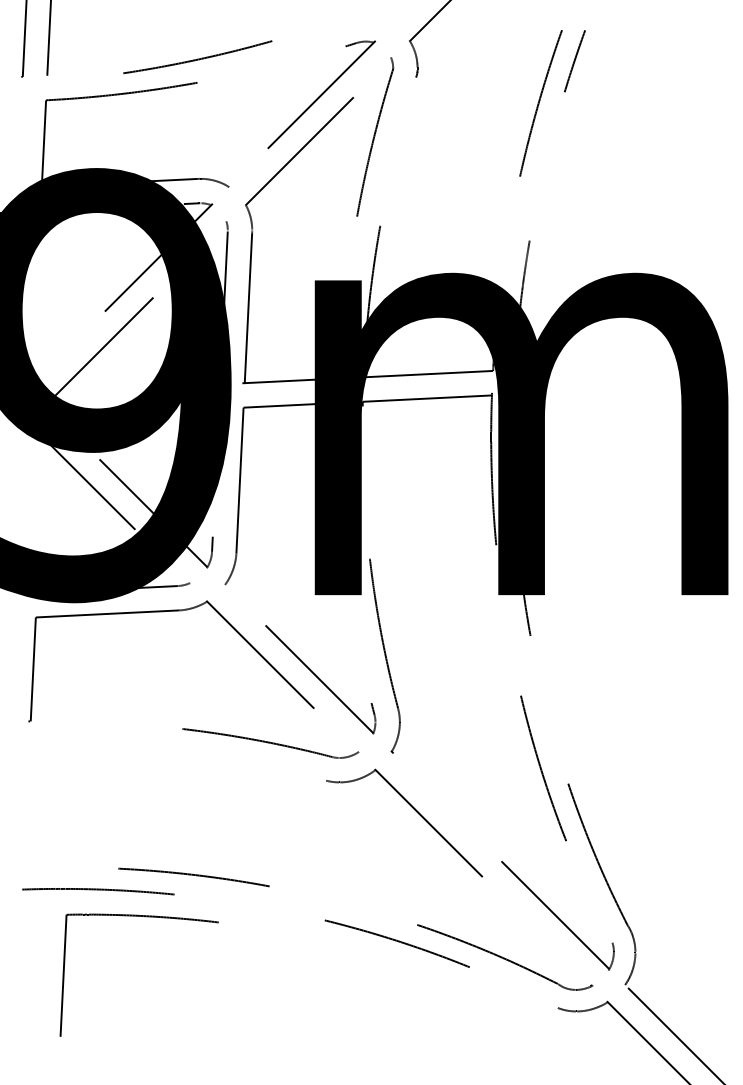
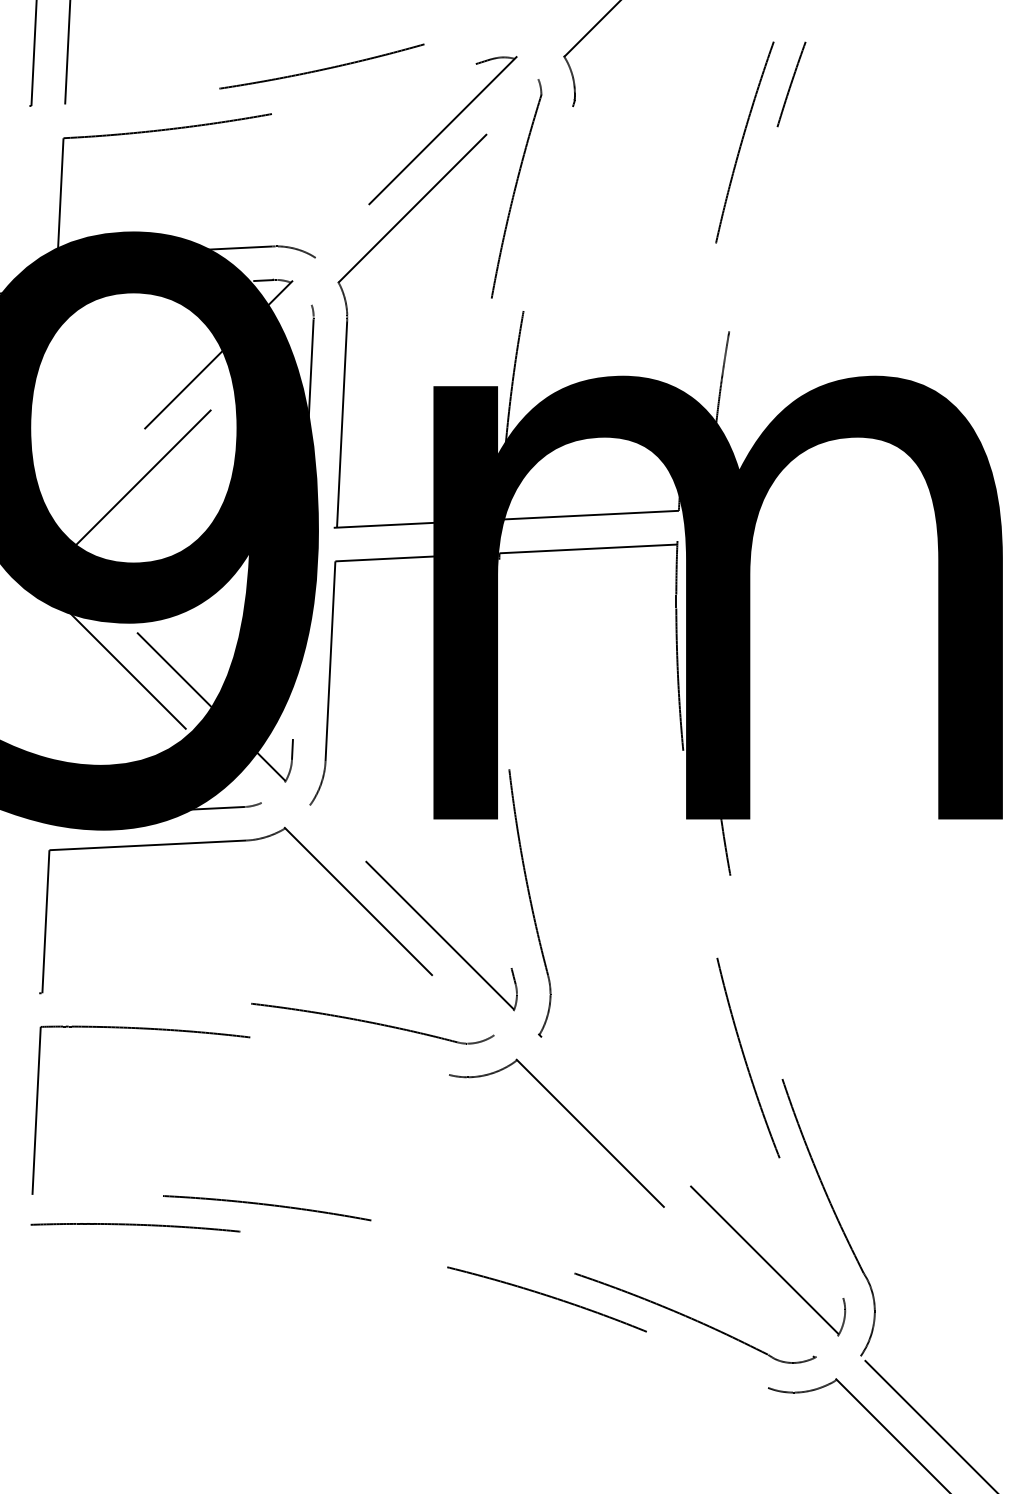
curve: (197, 58) -> (321, 68), moved
part: (145, 917) -> (149, 1030), moved

